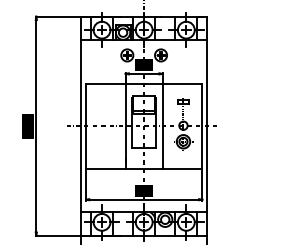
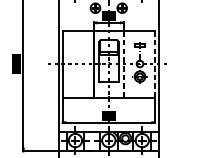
line: (162, 126) -> (123, 64), solid -> dashed
line: (202, 126) -> (155, 64), solid -> dashed

